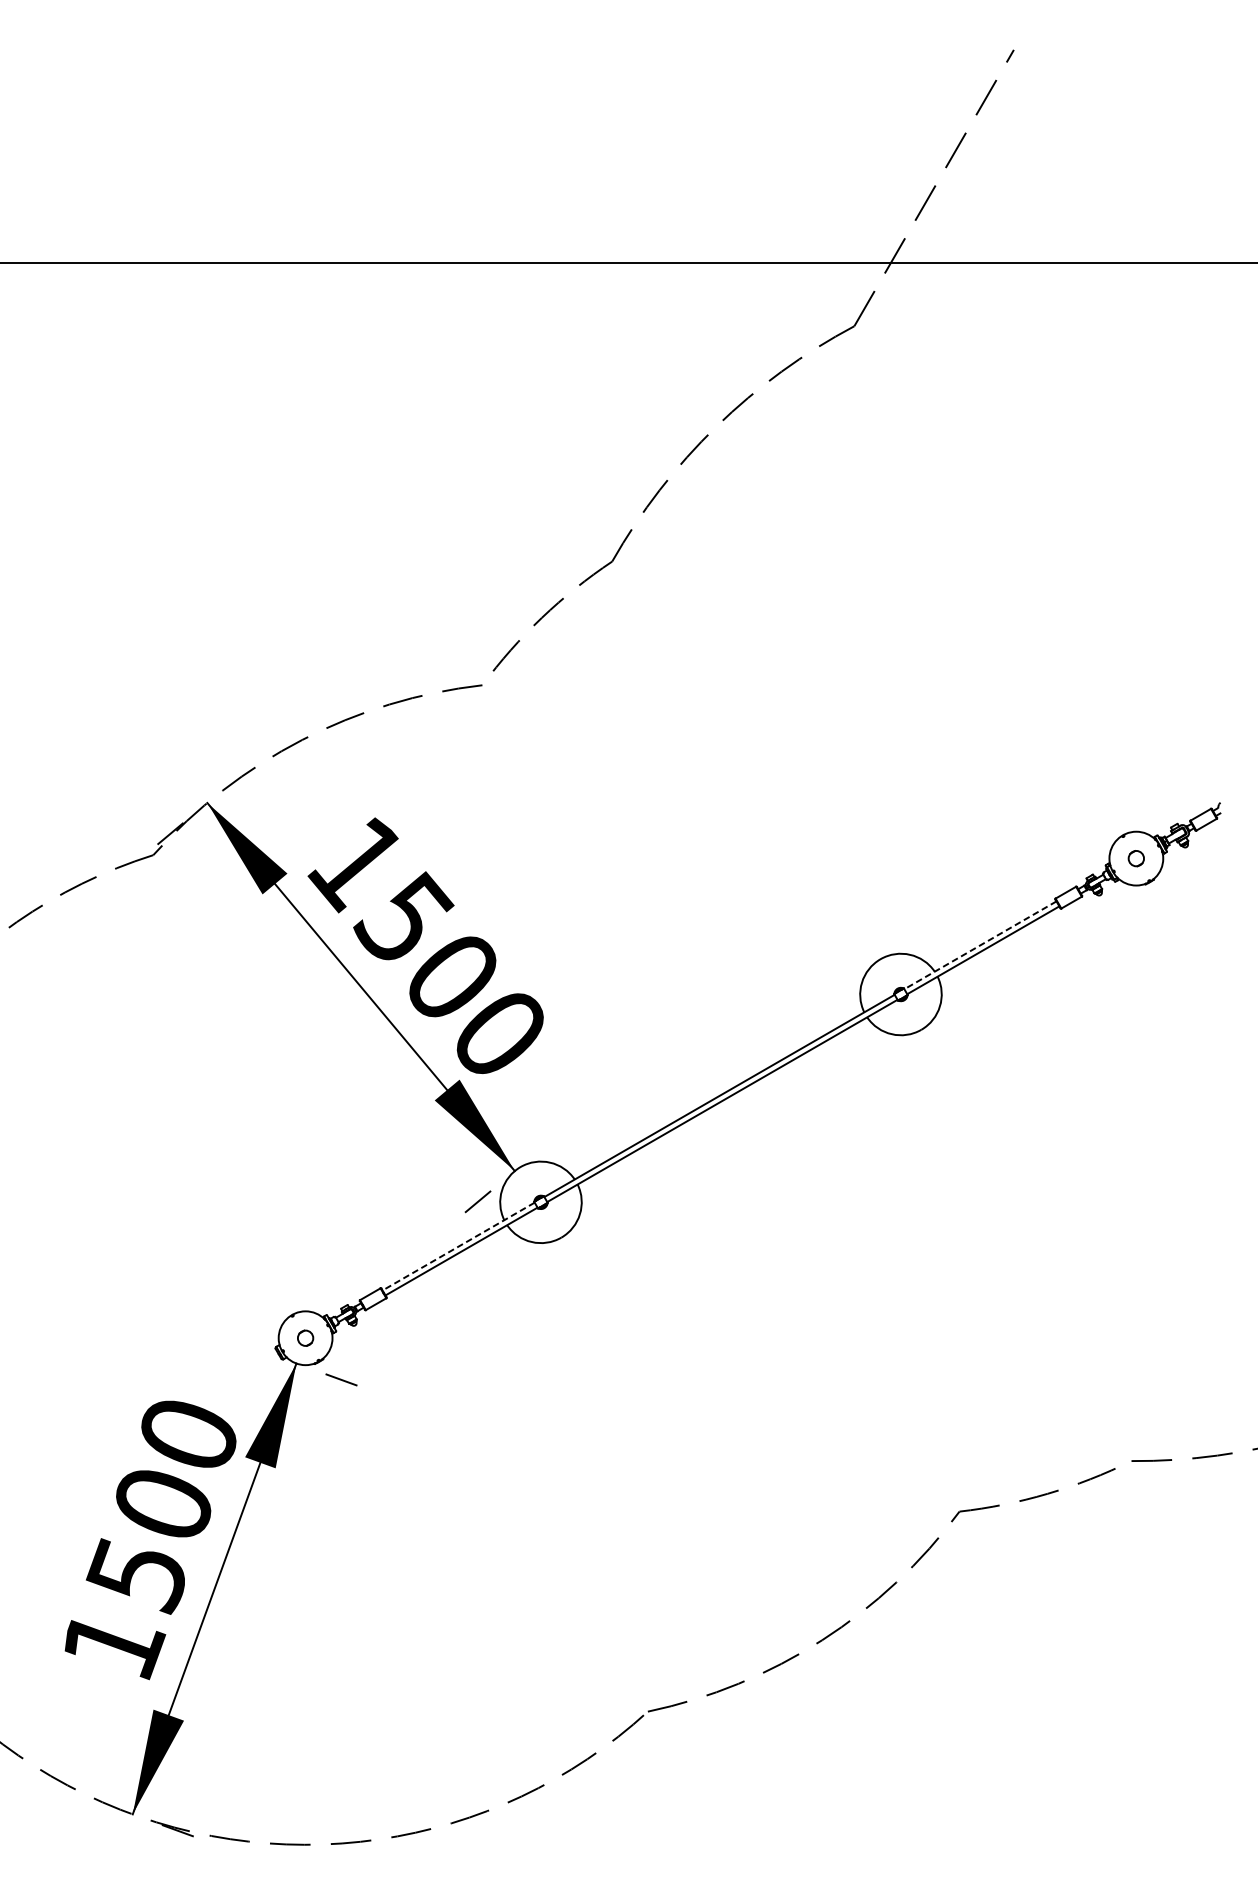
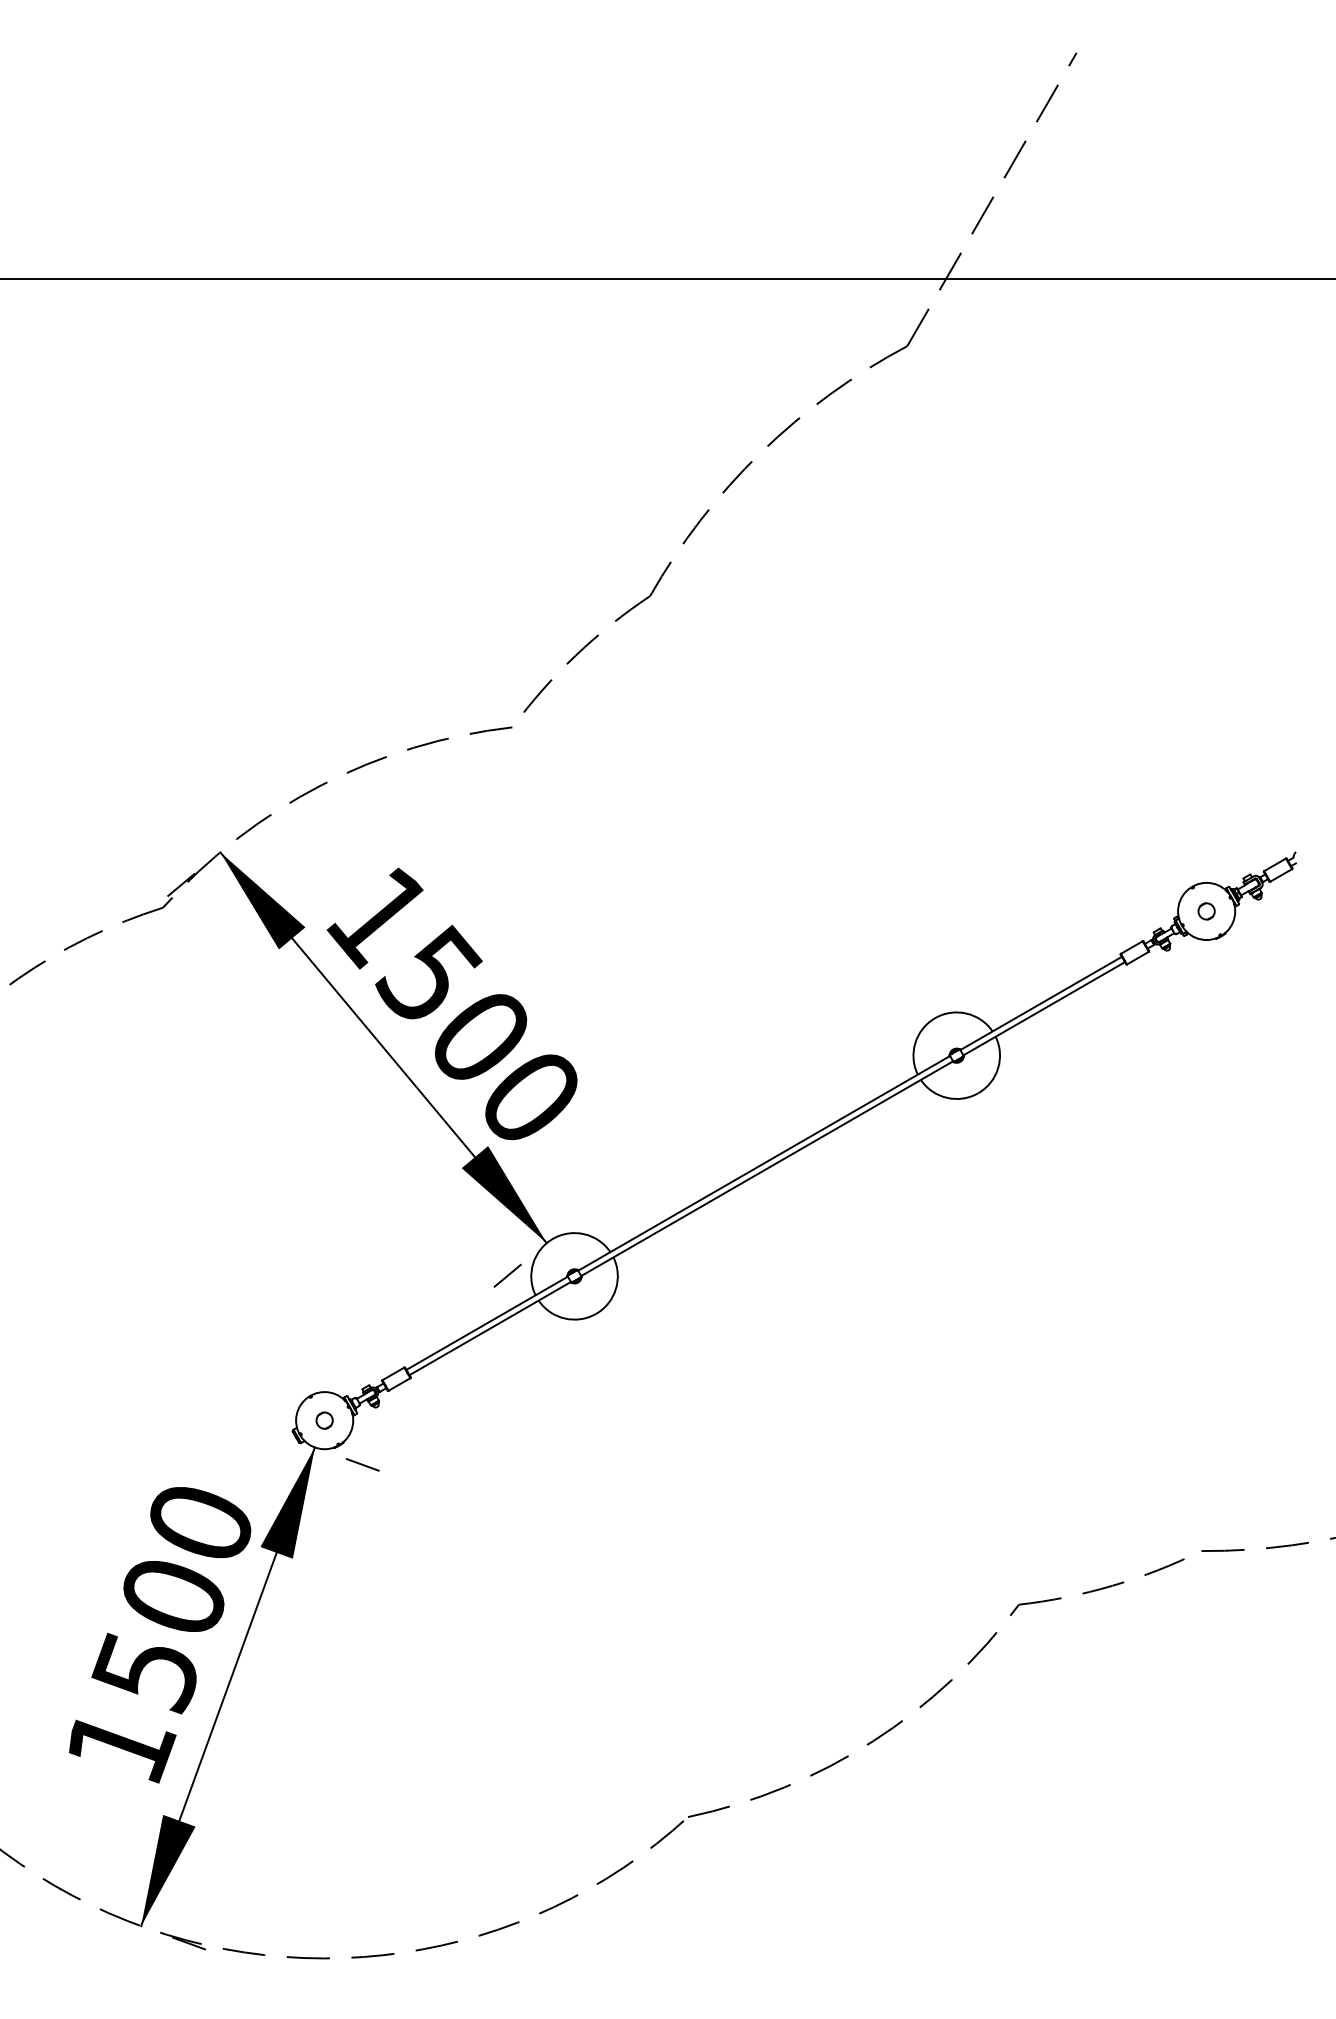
line: (979, 945) -> (1040, 1003), dashed -> solid
line: (458, 1246) -> (486, 1323), dashed -> solid

